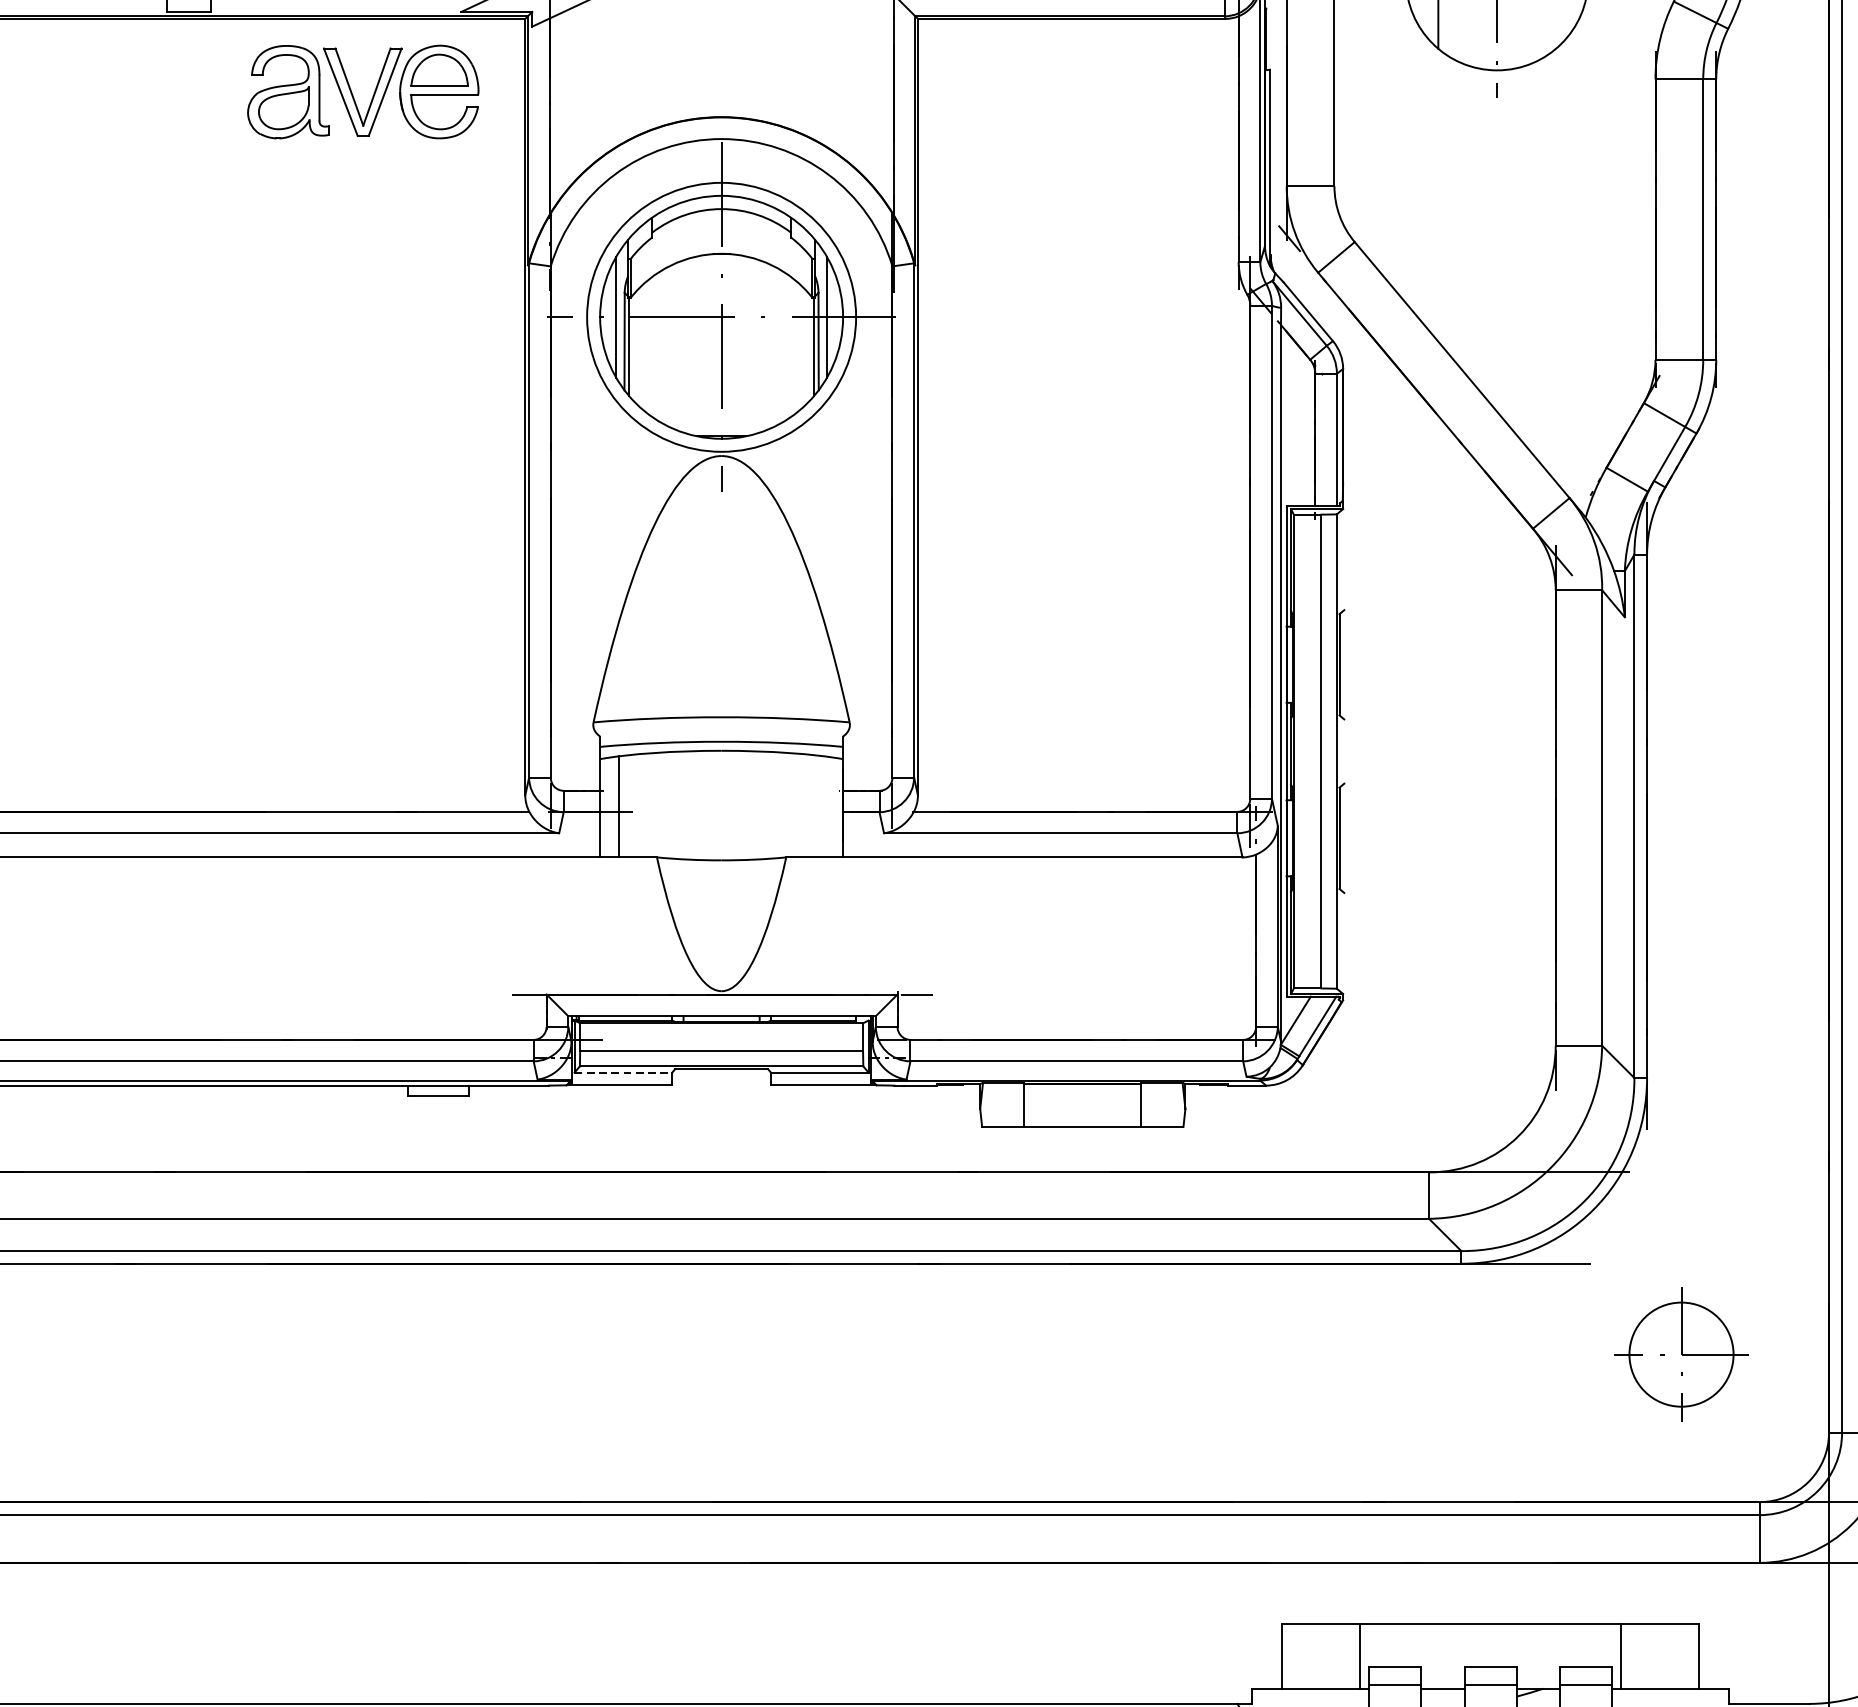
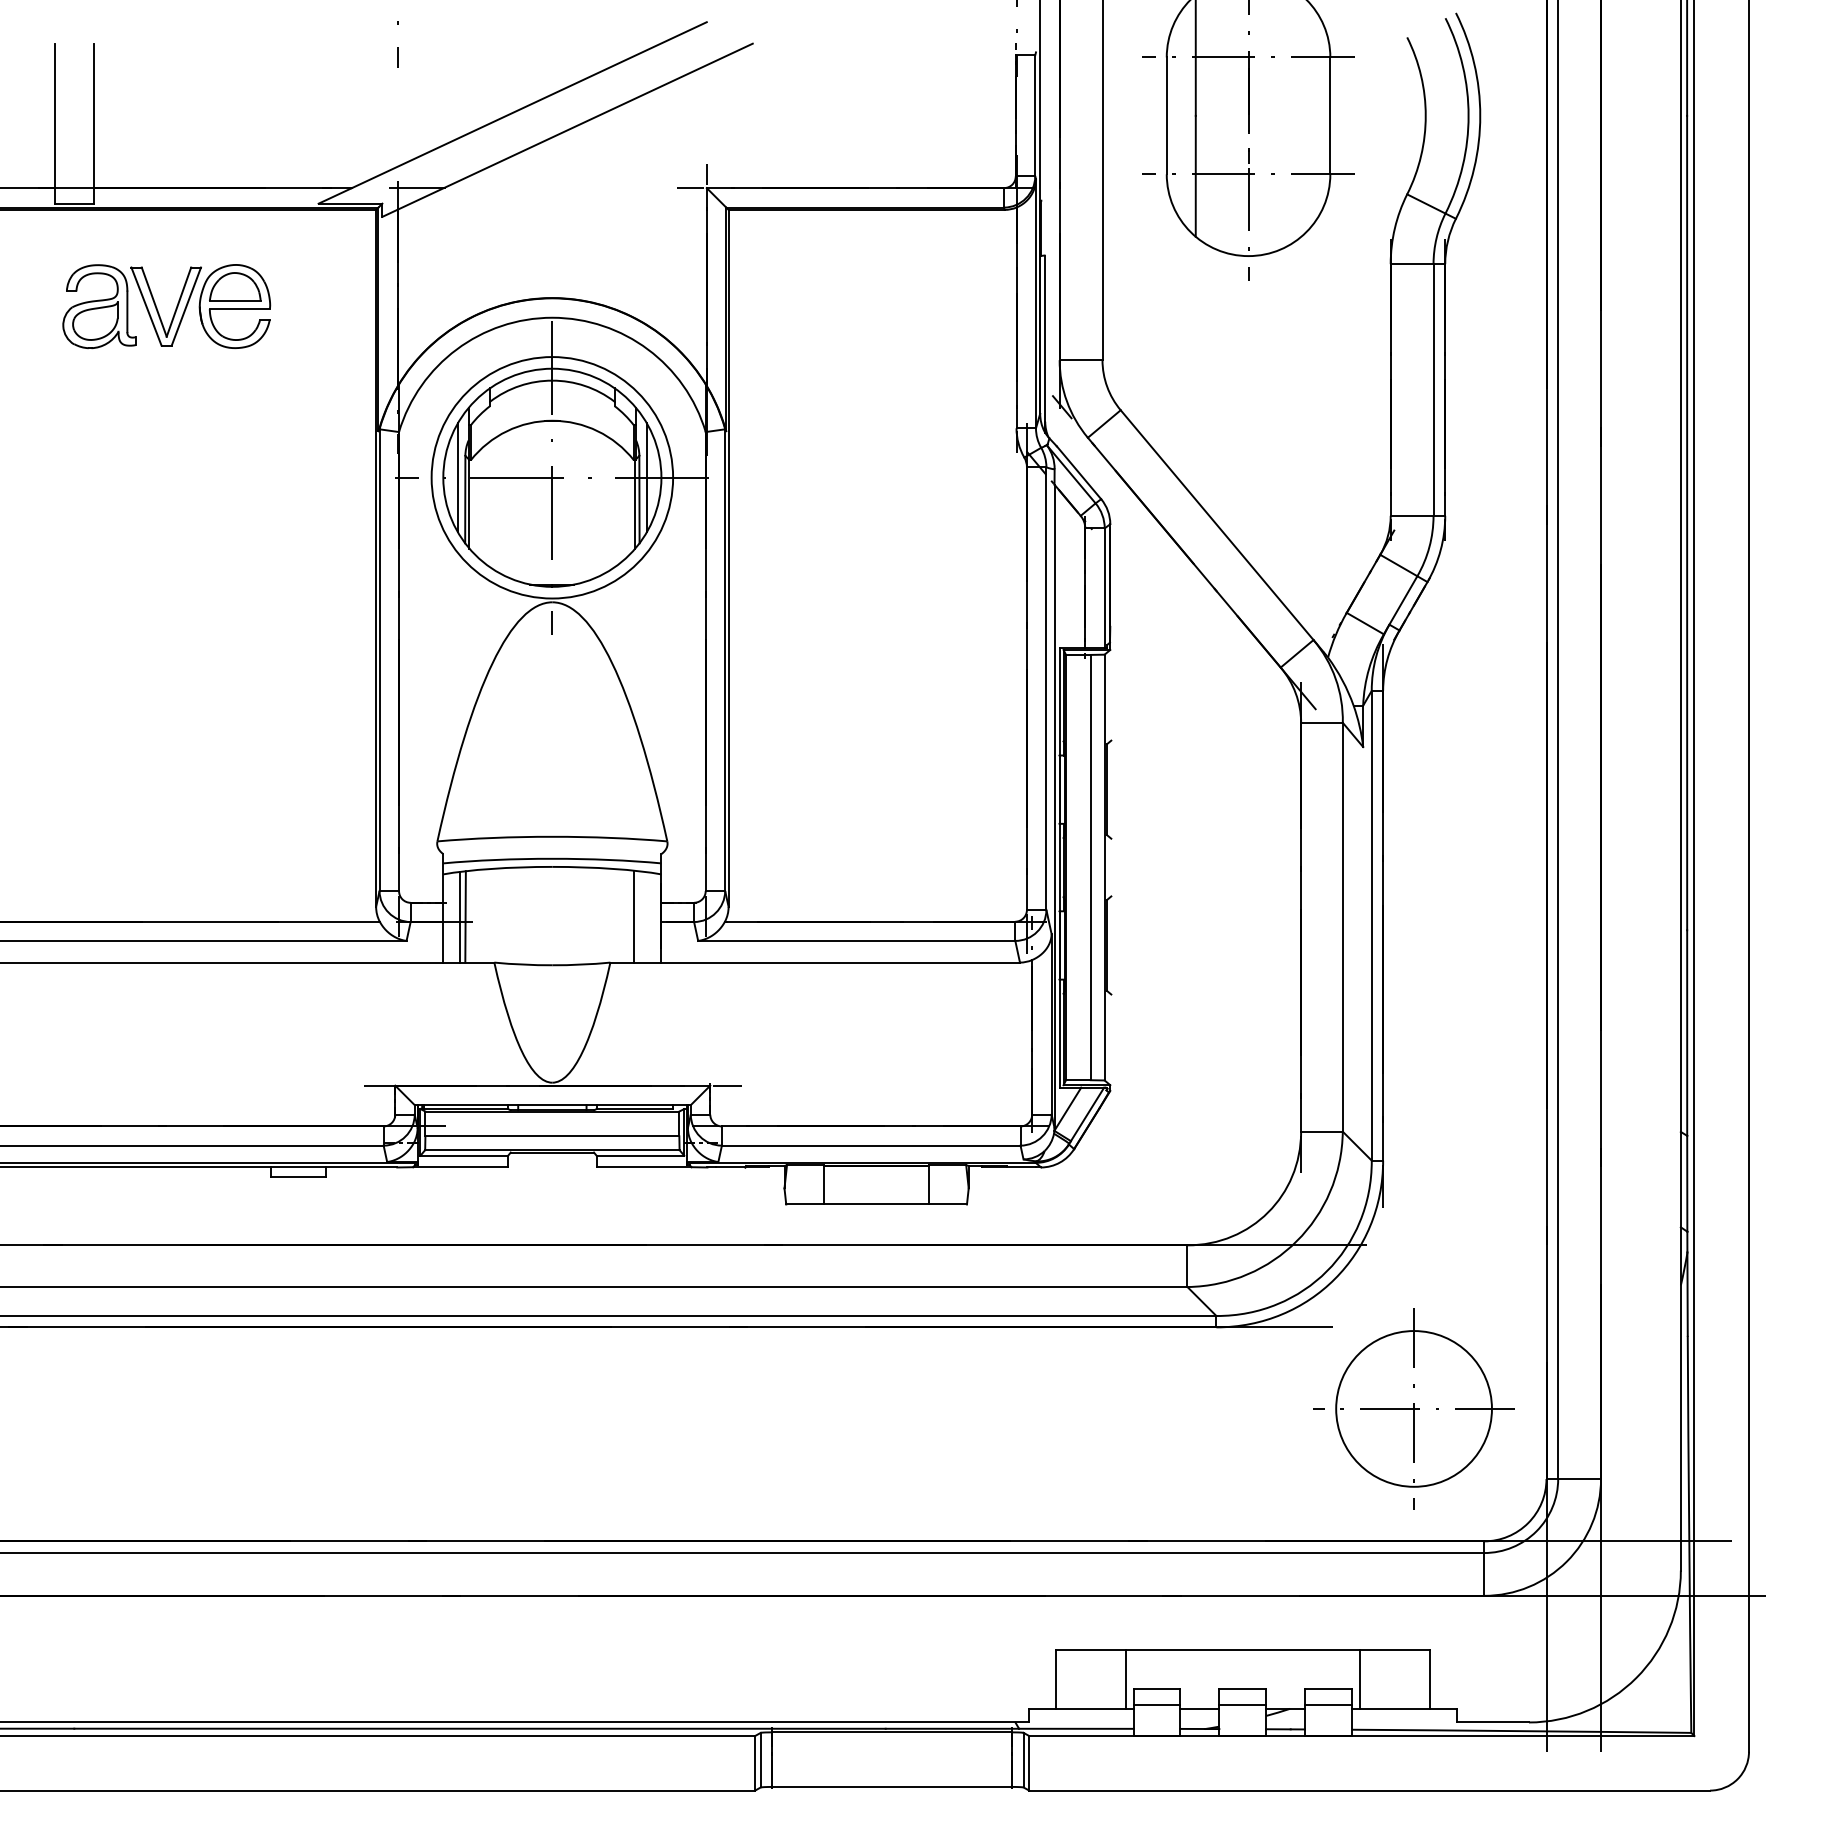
part: (354, 96) -> (158, 310), moved
line: (624, 806) -> (465, 916), added
line: (813, 806) -> (634, 916), added
line: (623, 1072) -> (464, 1155), dashed -> solid
part: (1680, 1354) -> (1413, 1408), size x1.67

